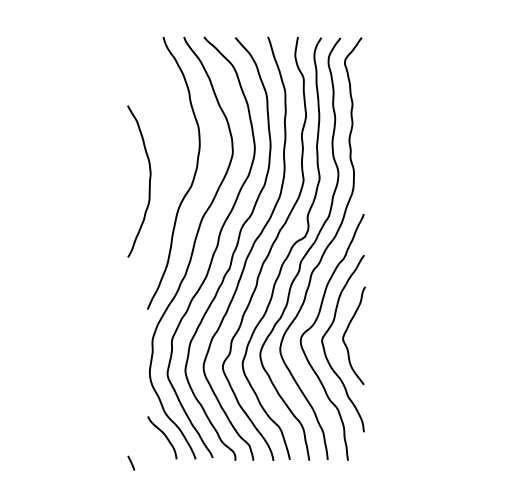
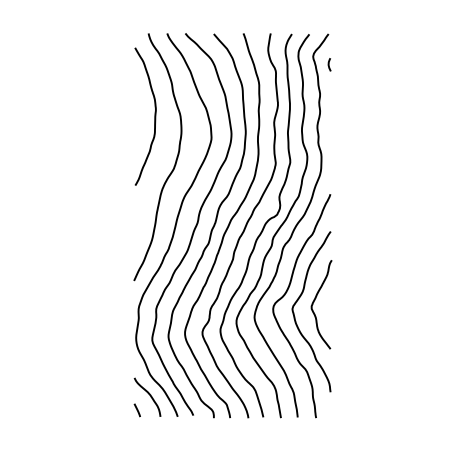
curve: (362, 71) -> (329, 64), added
curve: (149, 181) -> (154, 116), moved
line: (130, 463) -> (136, 410), moved

